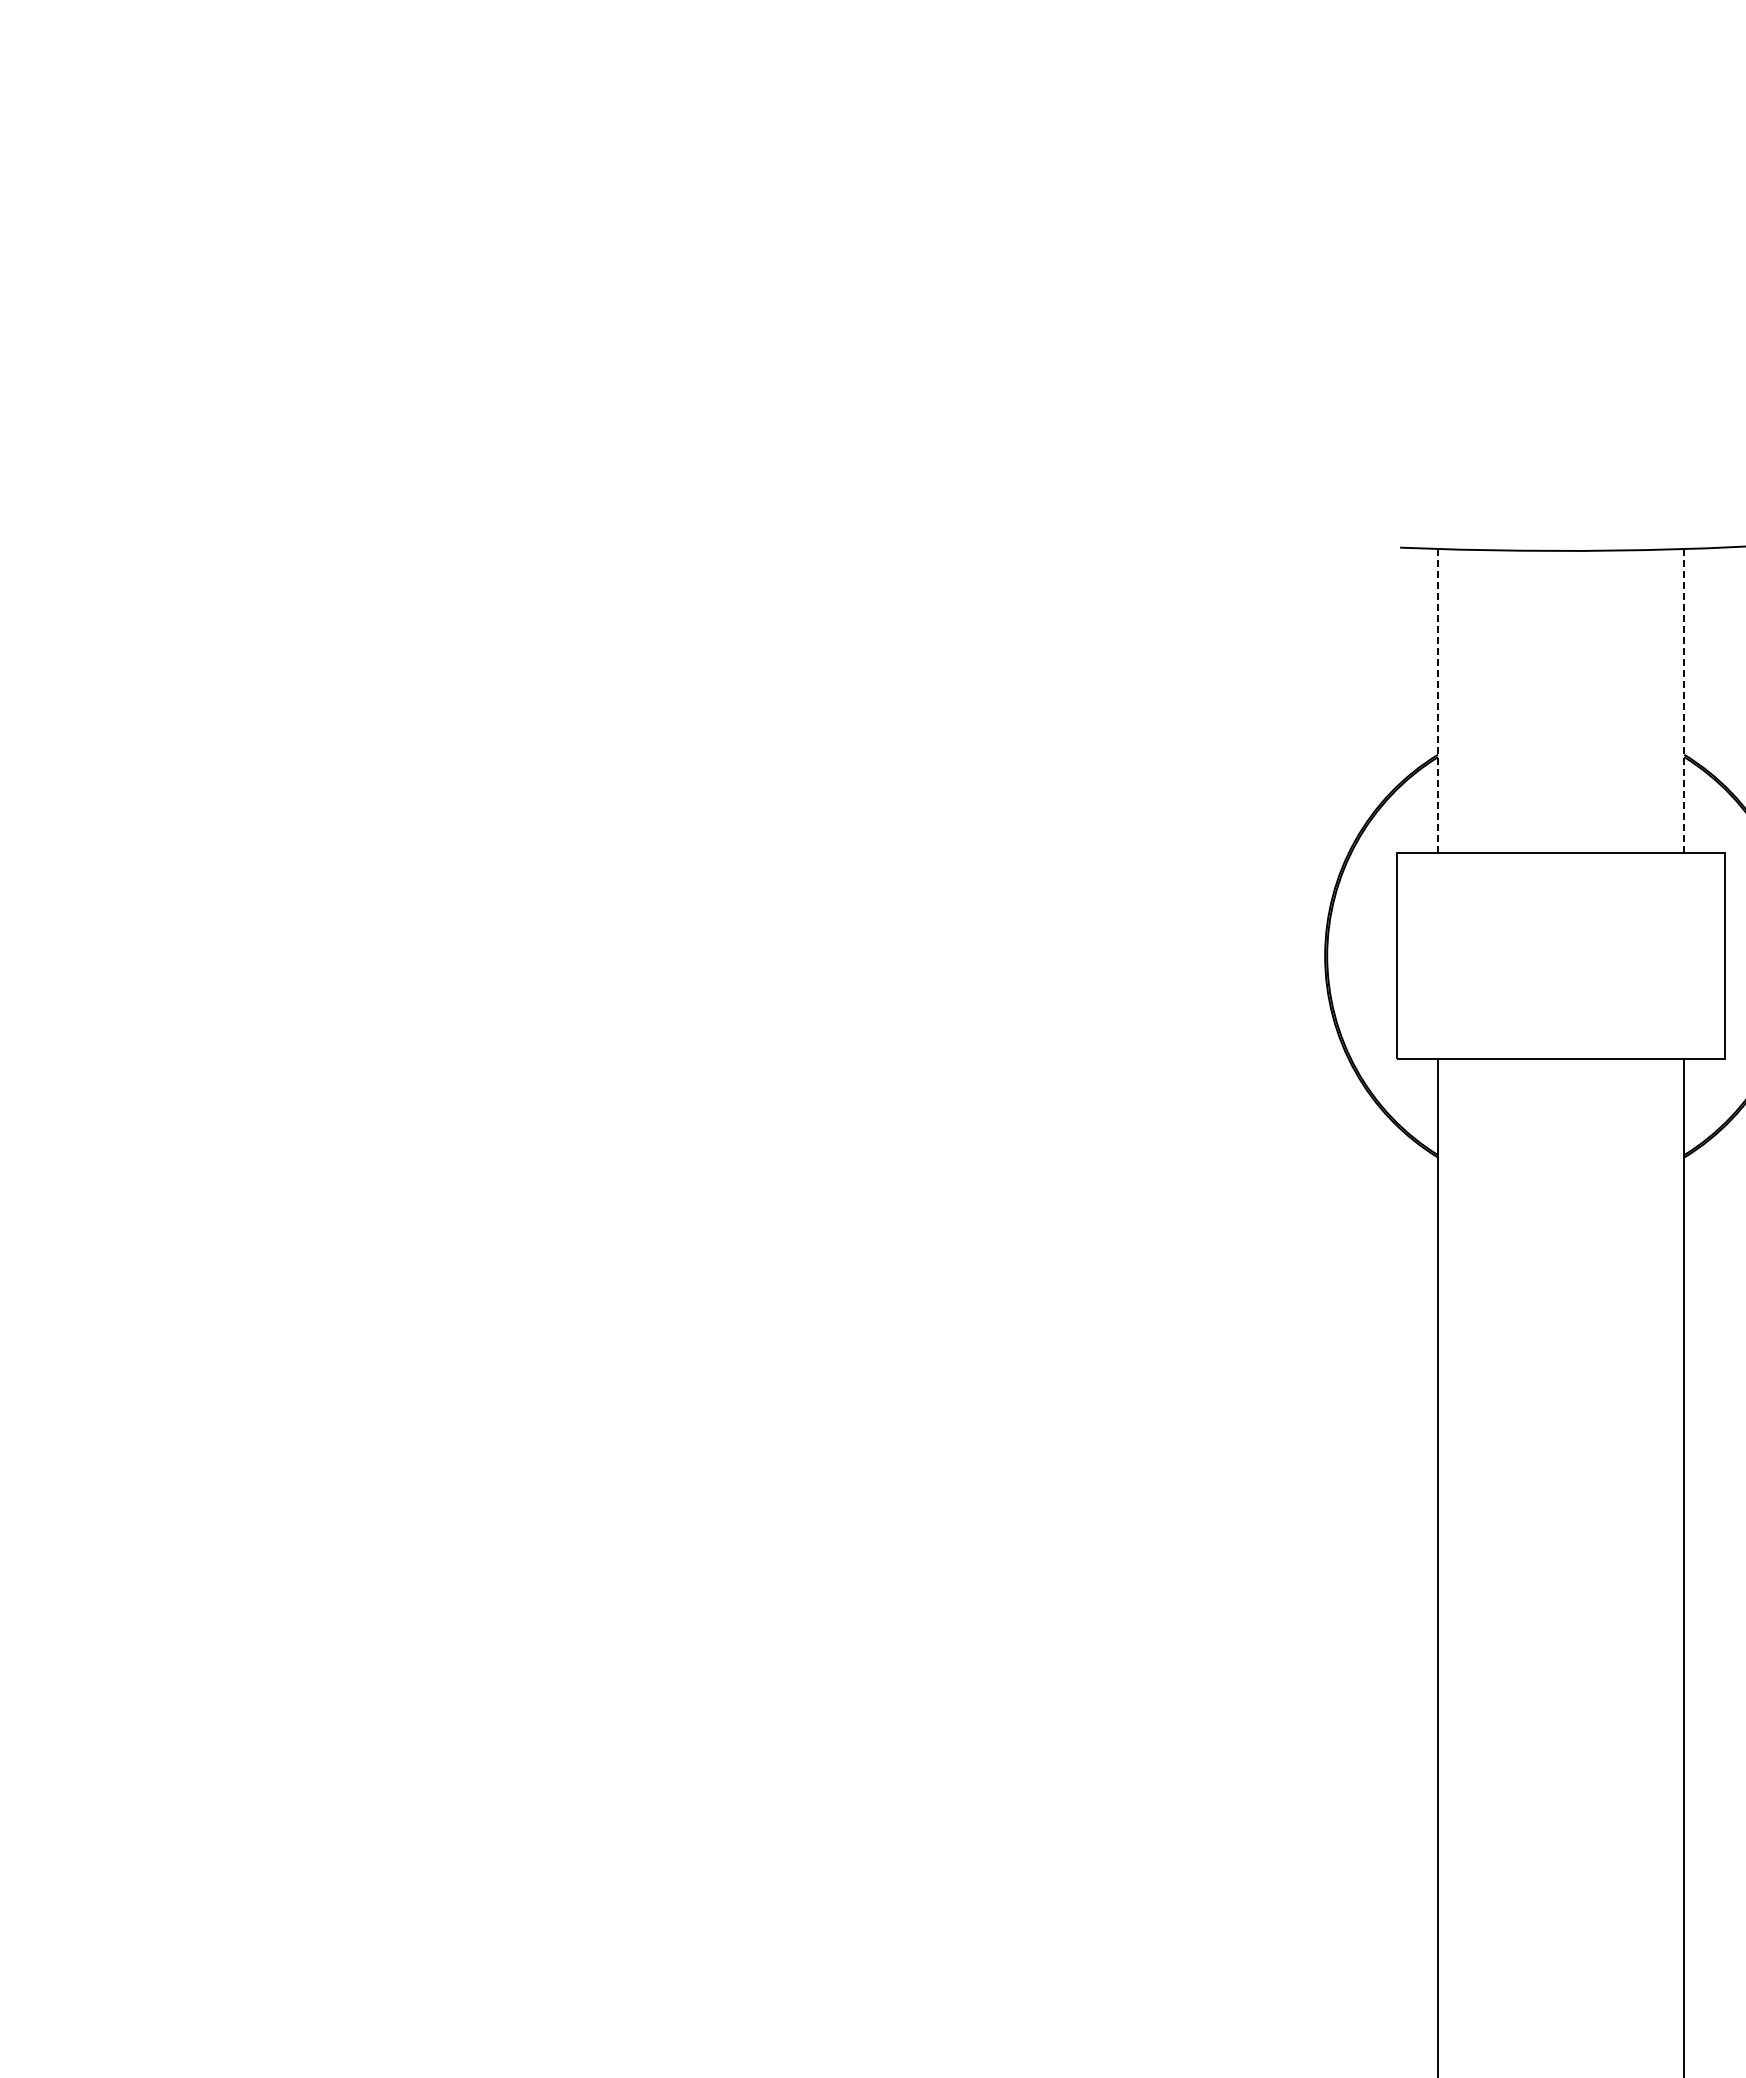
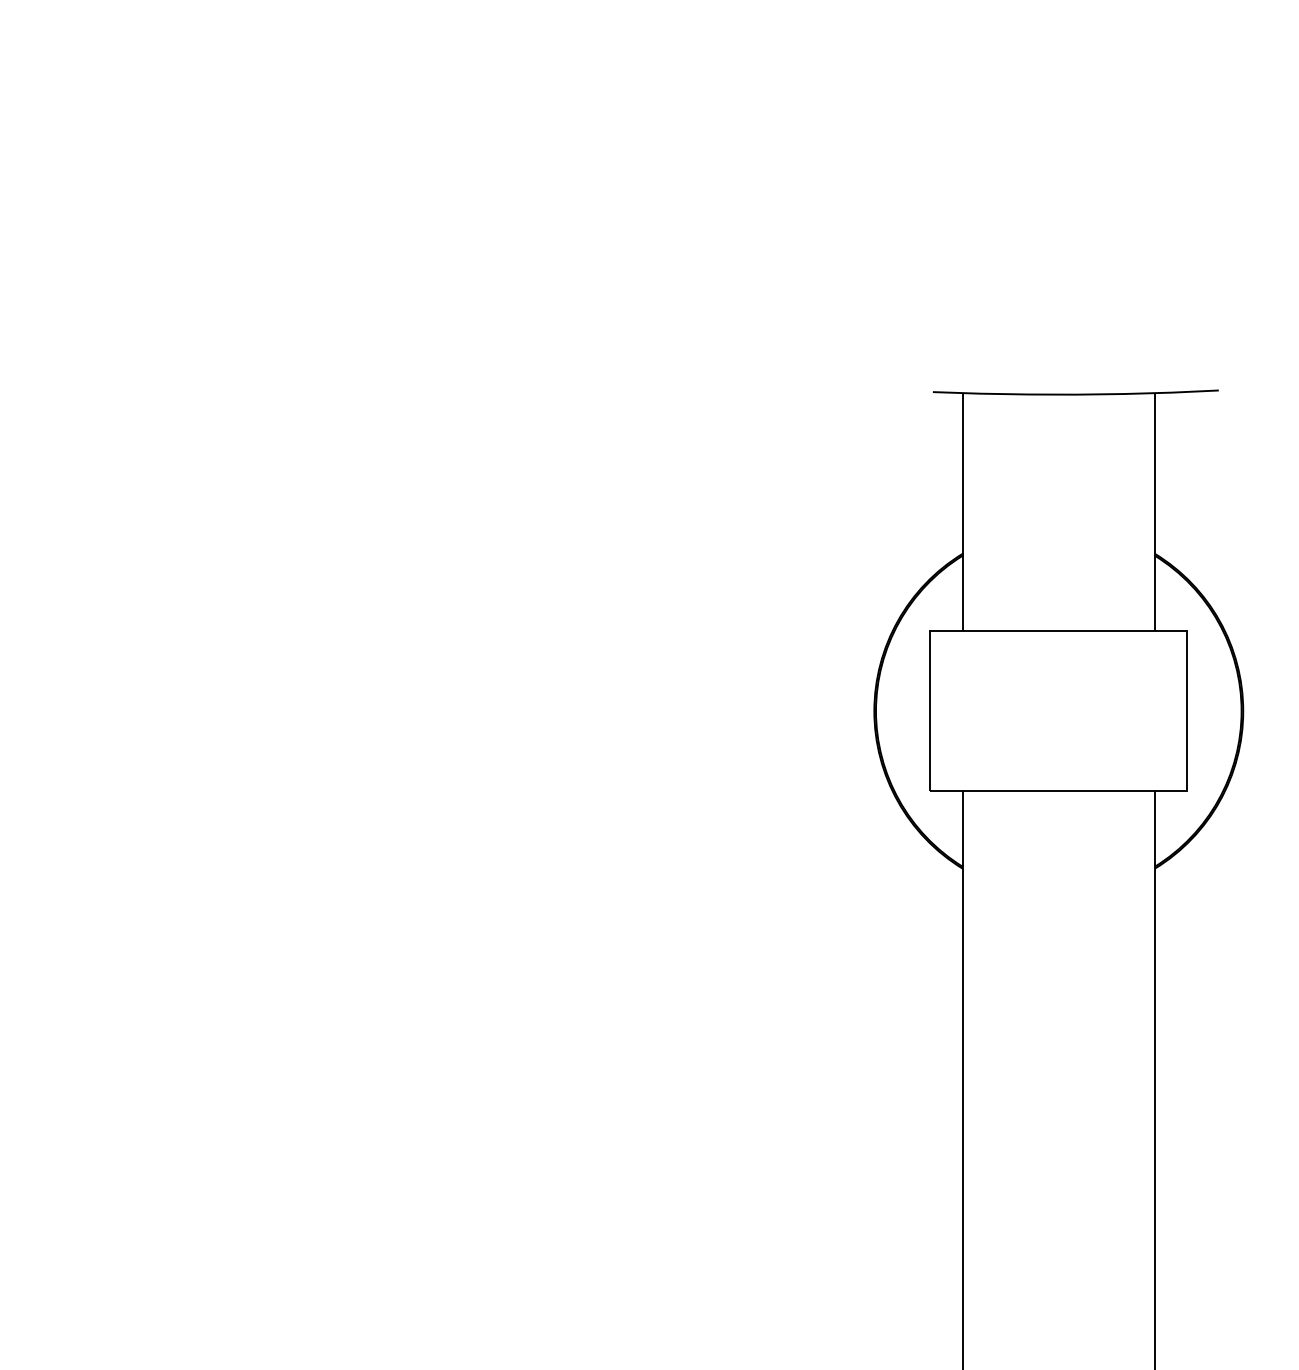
line: (1684, 700) -> (1155, 511), dashed -> solid
line: (1437, 701) -> (962, 512), dashed -> solid

